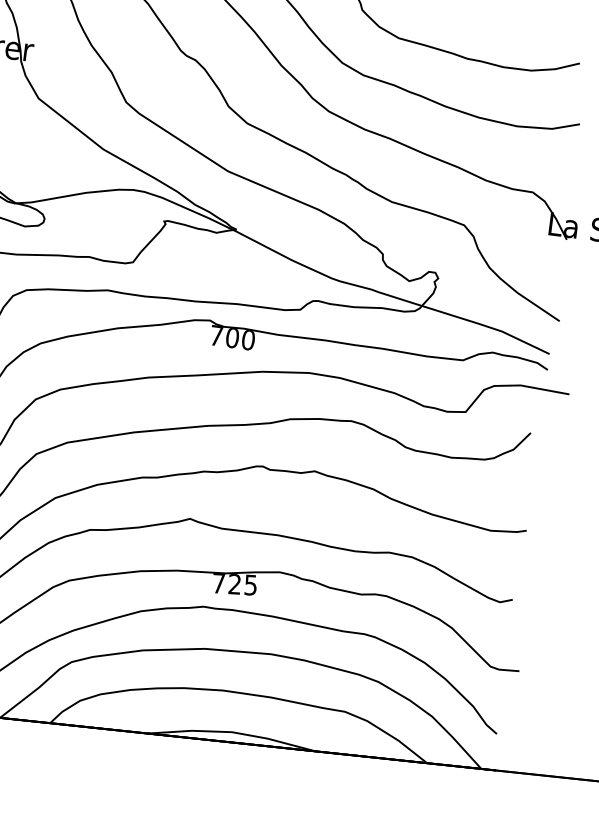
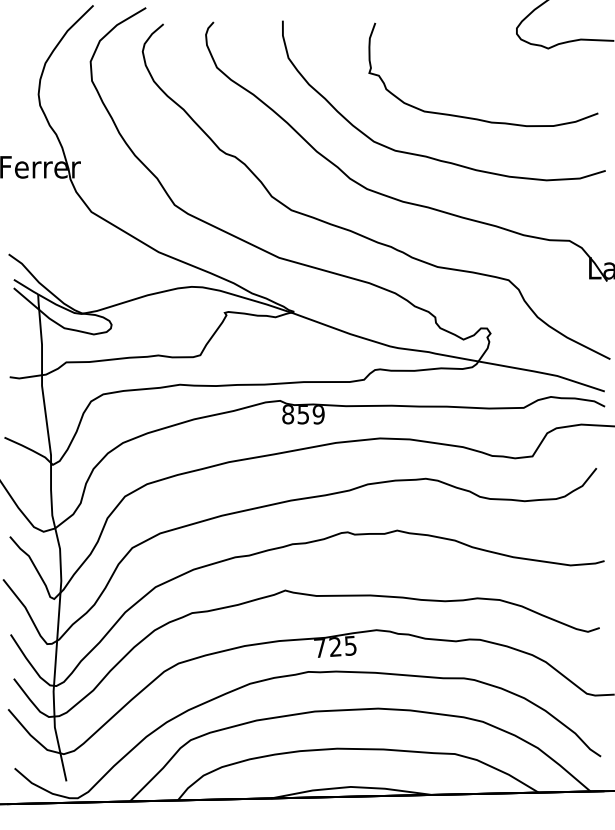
text: (232, 337) -> (303, 414), 700 -> 859

